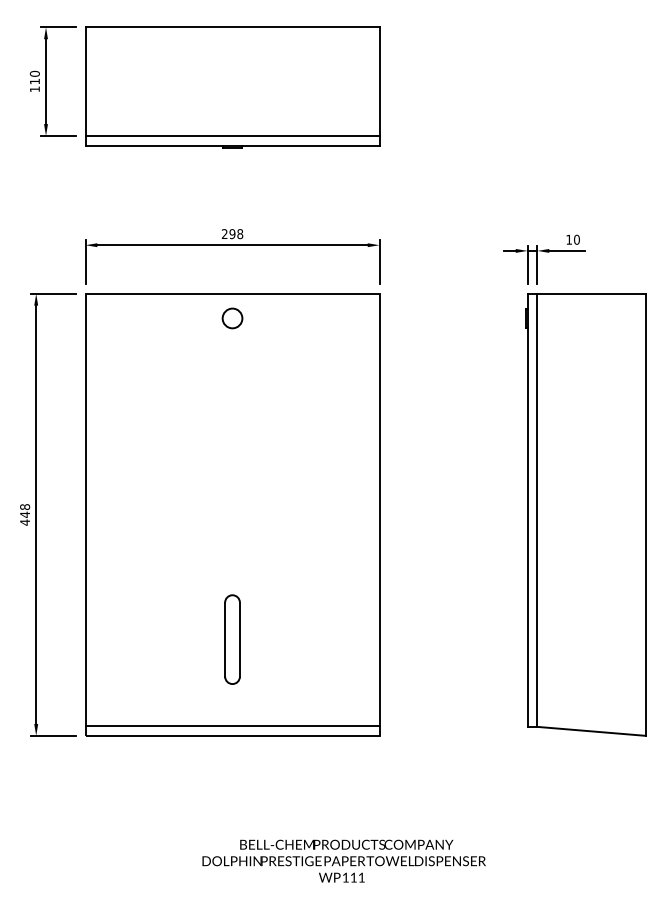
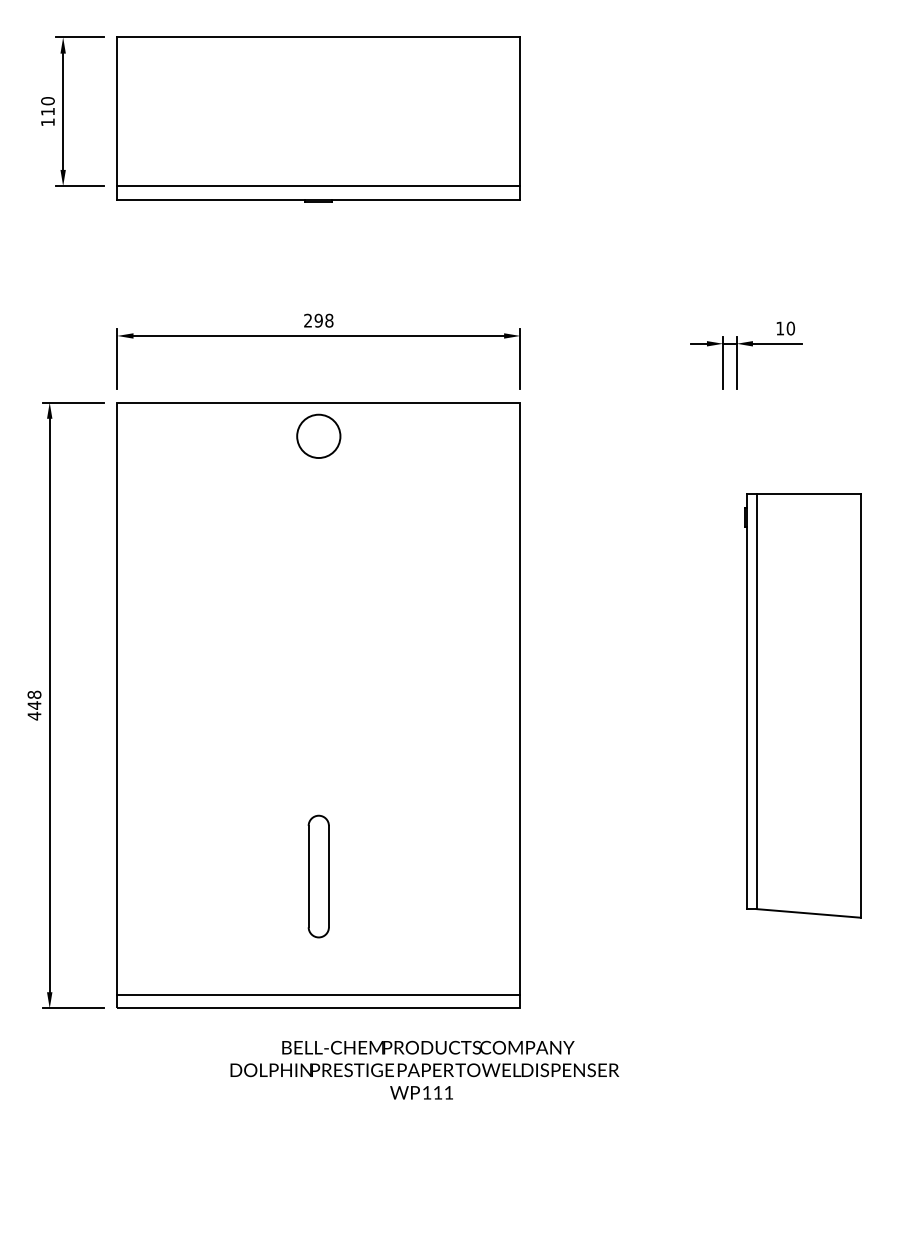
circle: (232, 317) -> (318, 435), size x1.6
part: (585, 514) -> (802, 705), size x0.7
text: (343, 860) -> (424, 1069), moved

